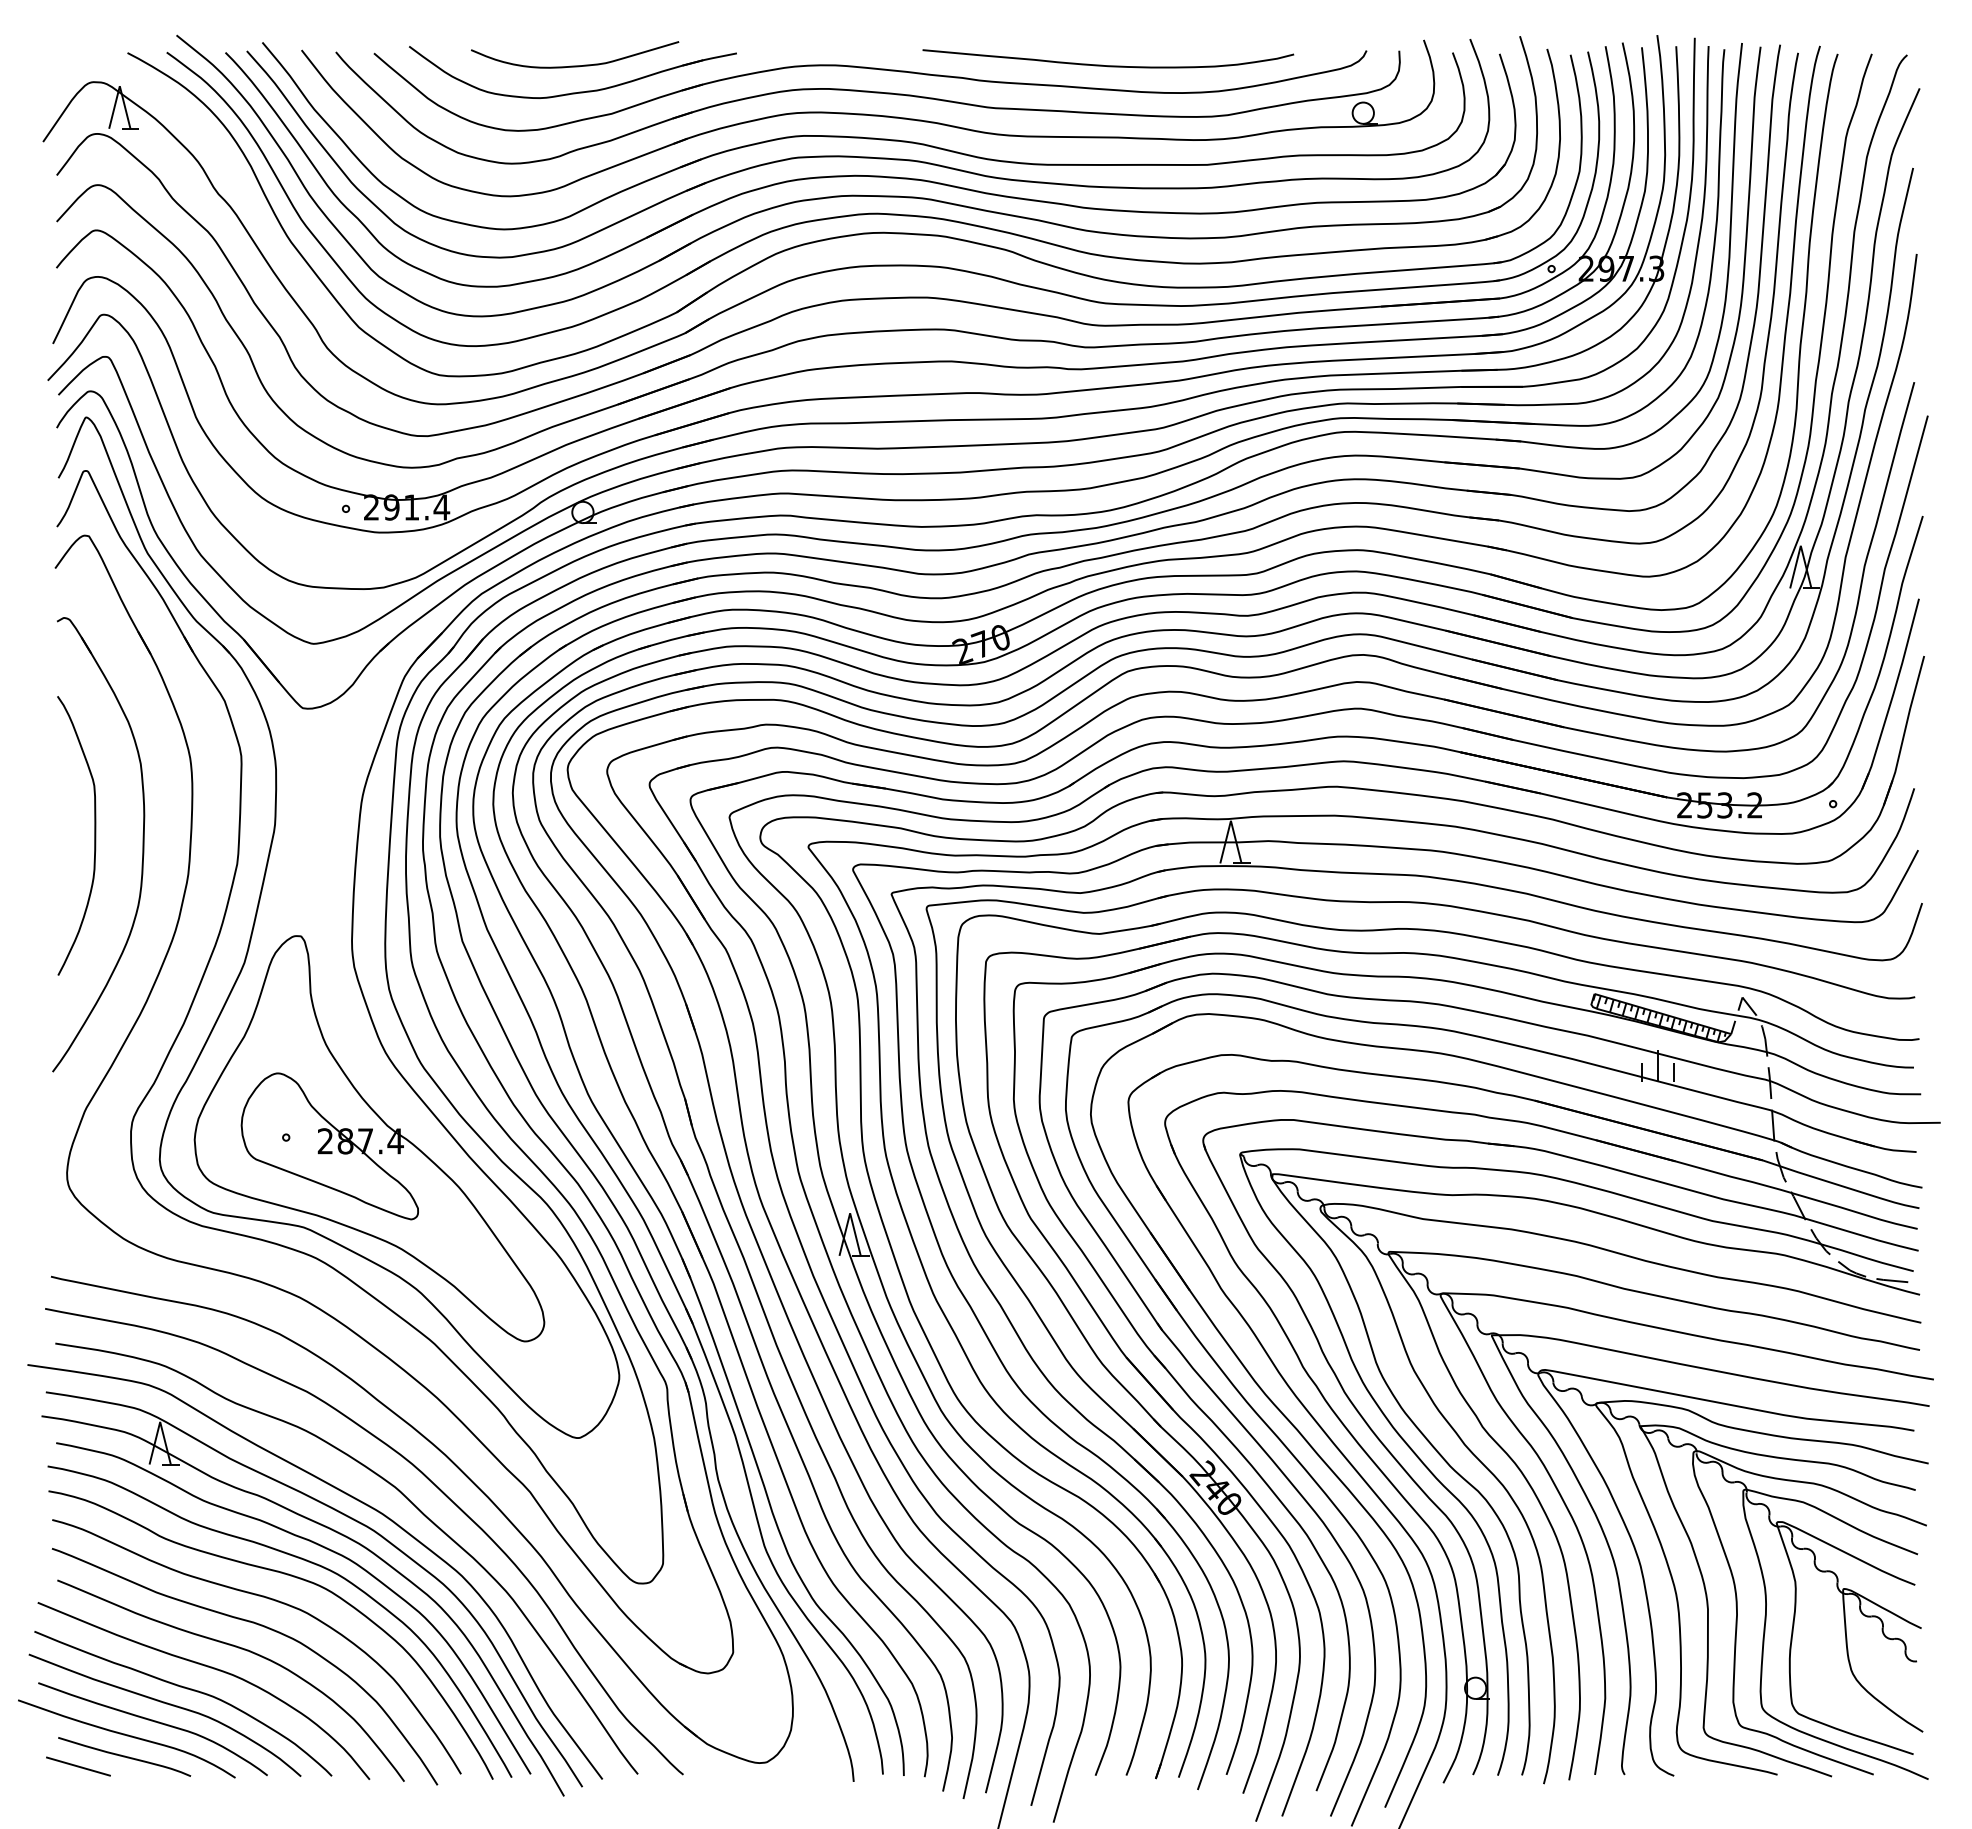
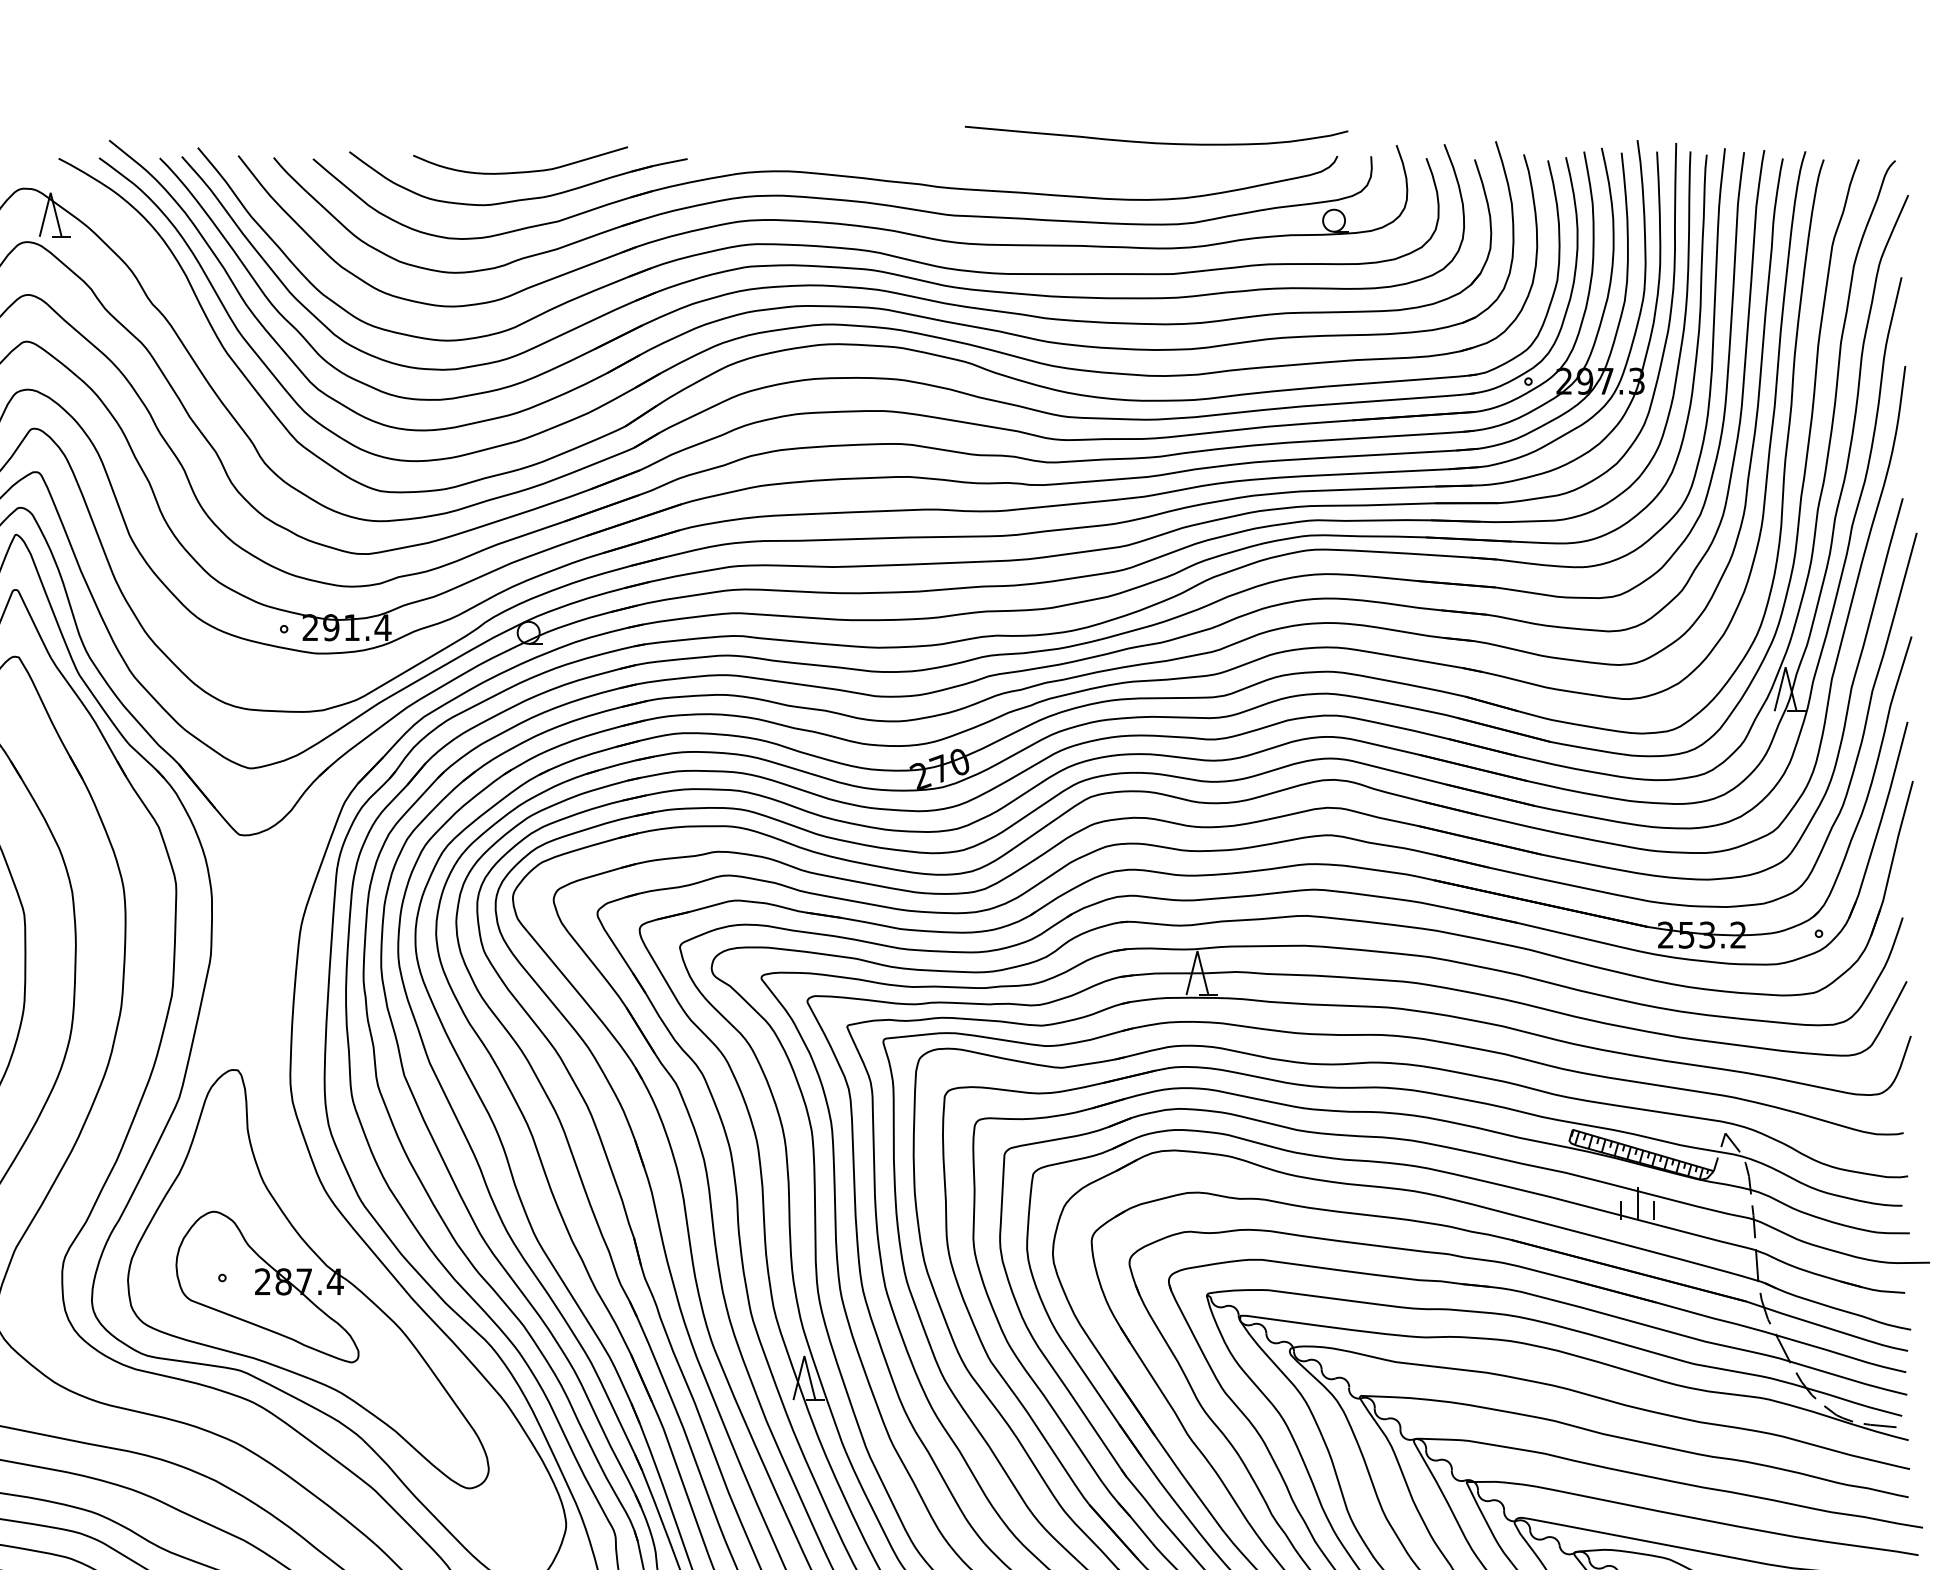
curve: (1108, 65) -> (1156, 142), moved

